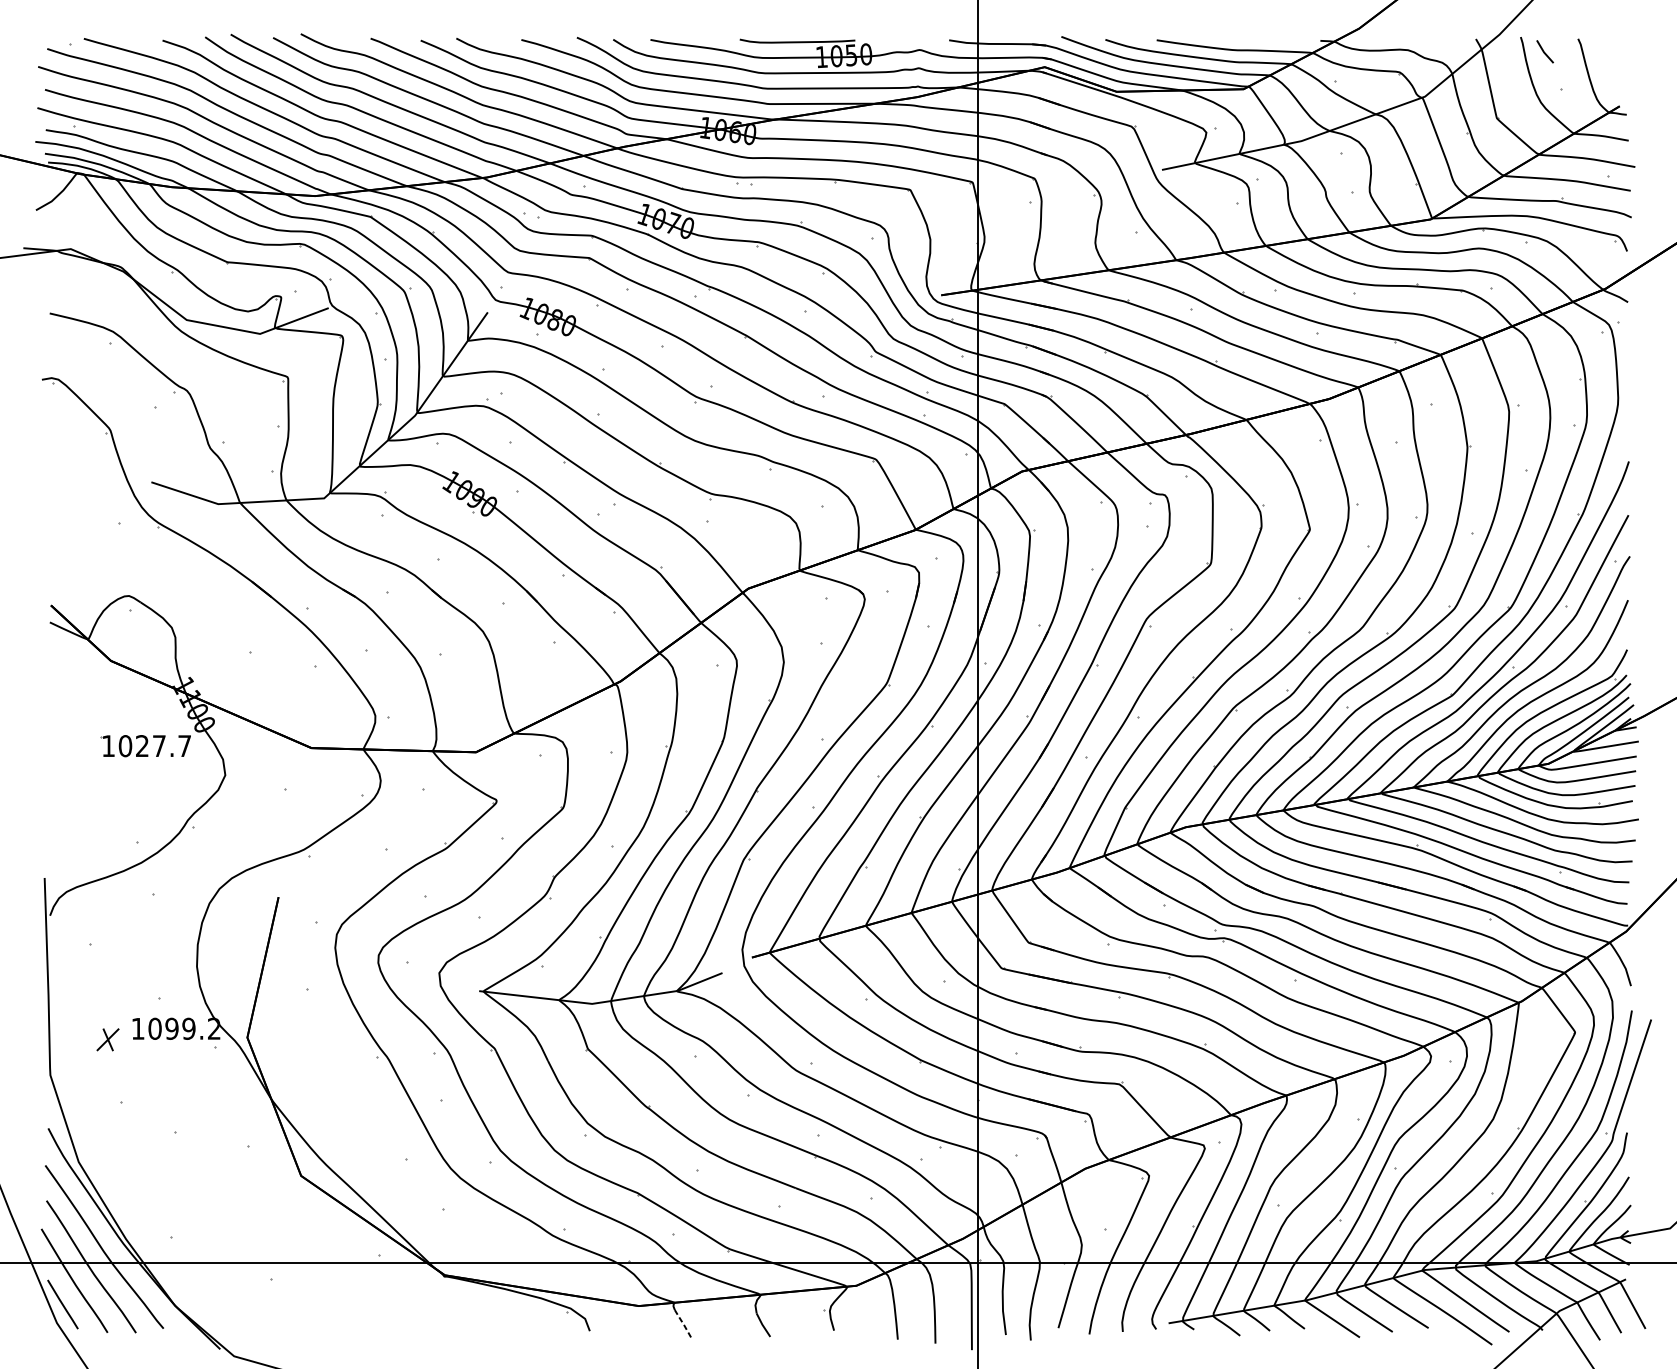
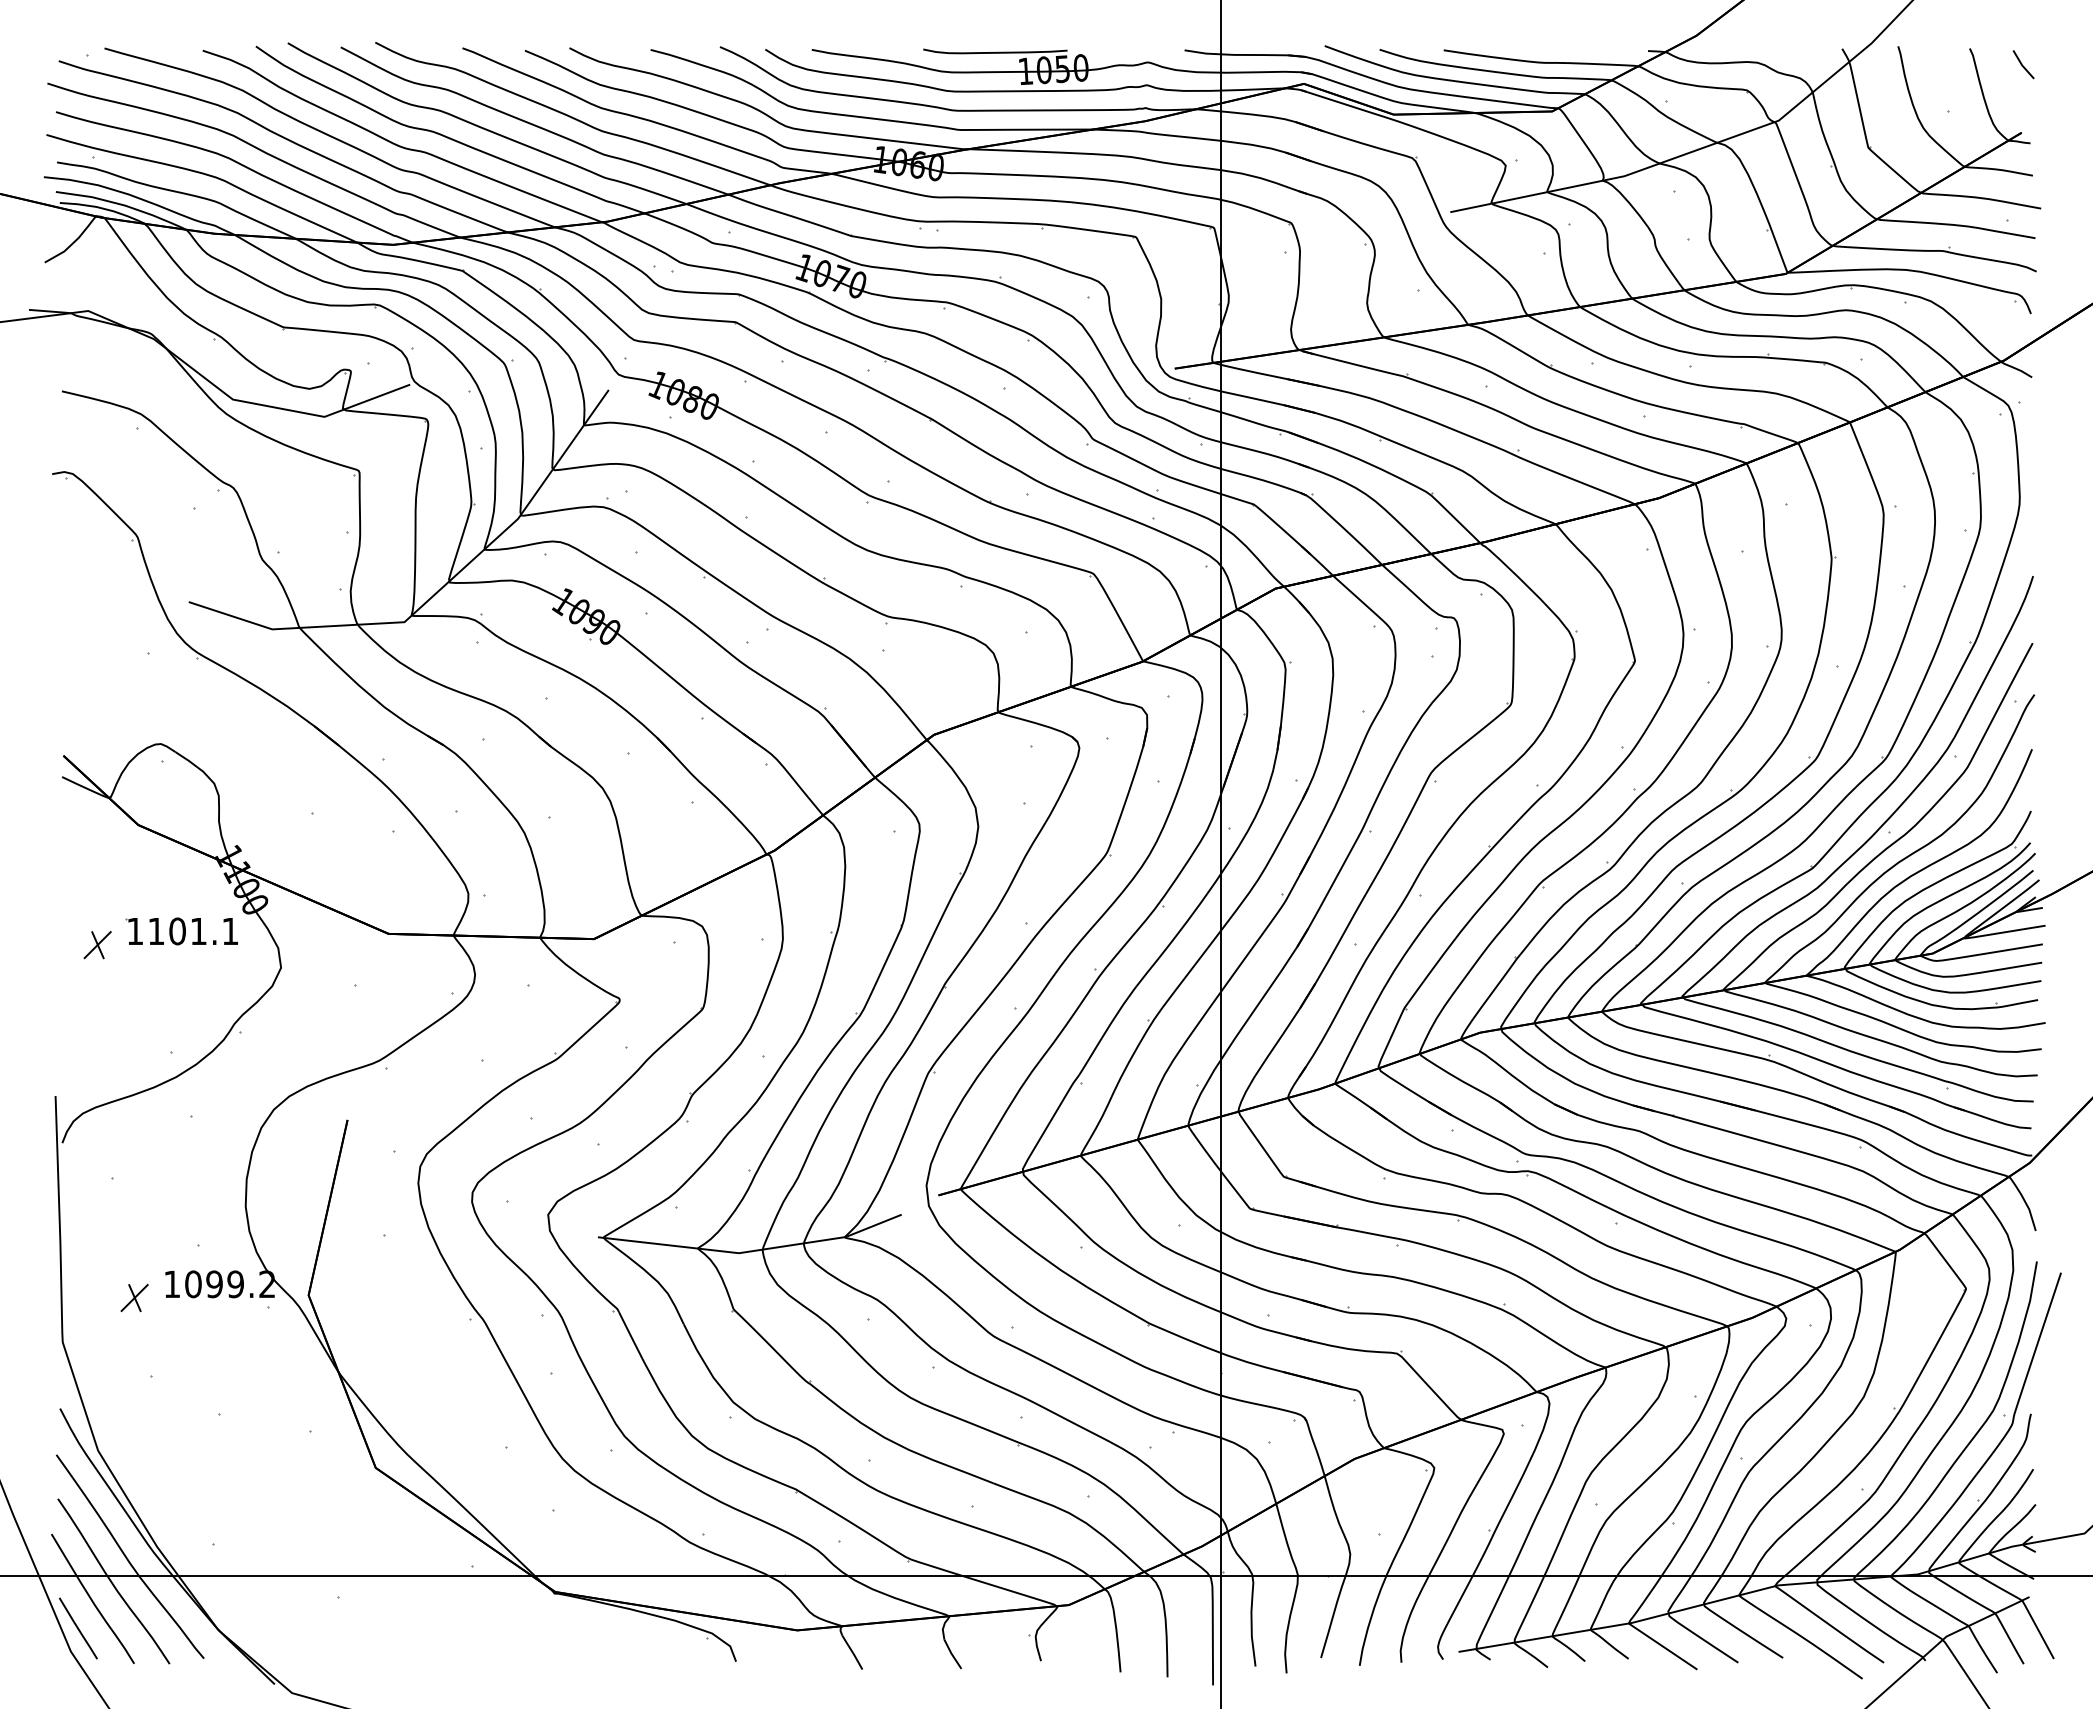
line: (1544, 51) -> (2022, 64), moved
text: (155, 746) -> (193, 931), 1027.7 -> 1101.1
part: (78, 757) -> (97, 945), added
line: (683, 1322) -> (852, 1651), dashed -> solid

